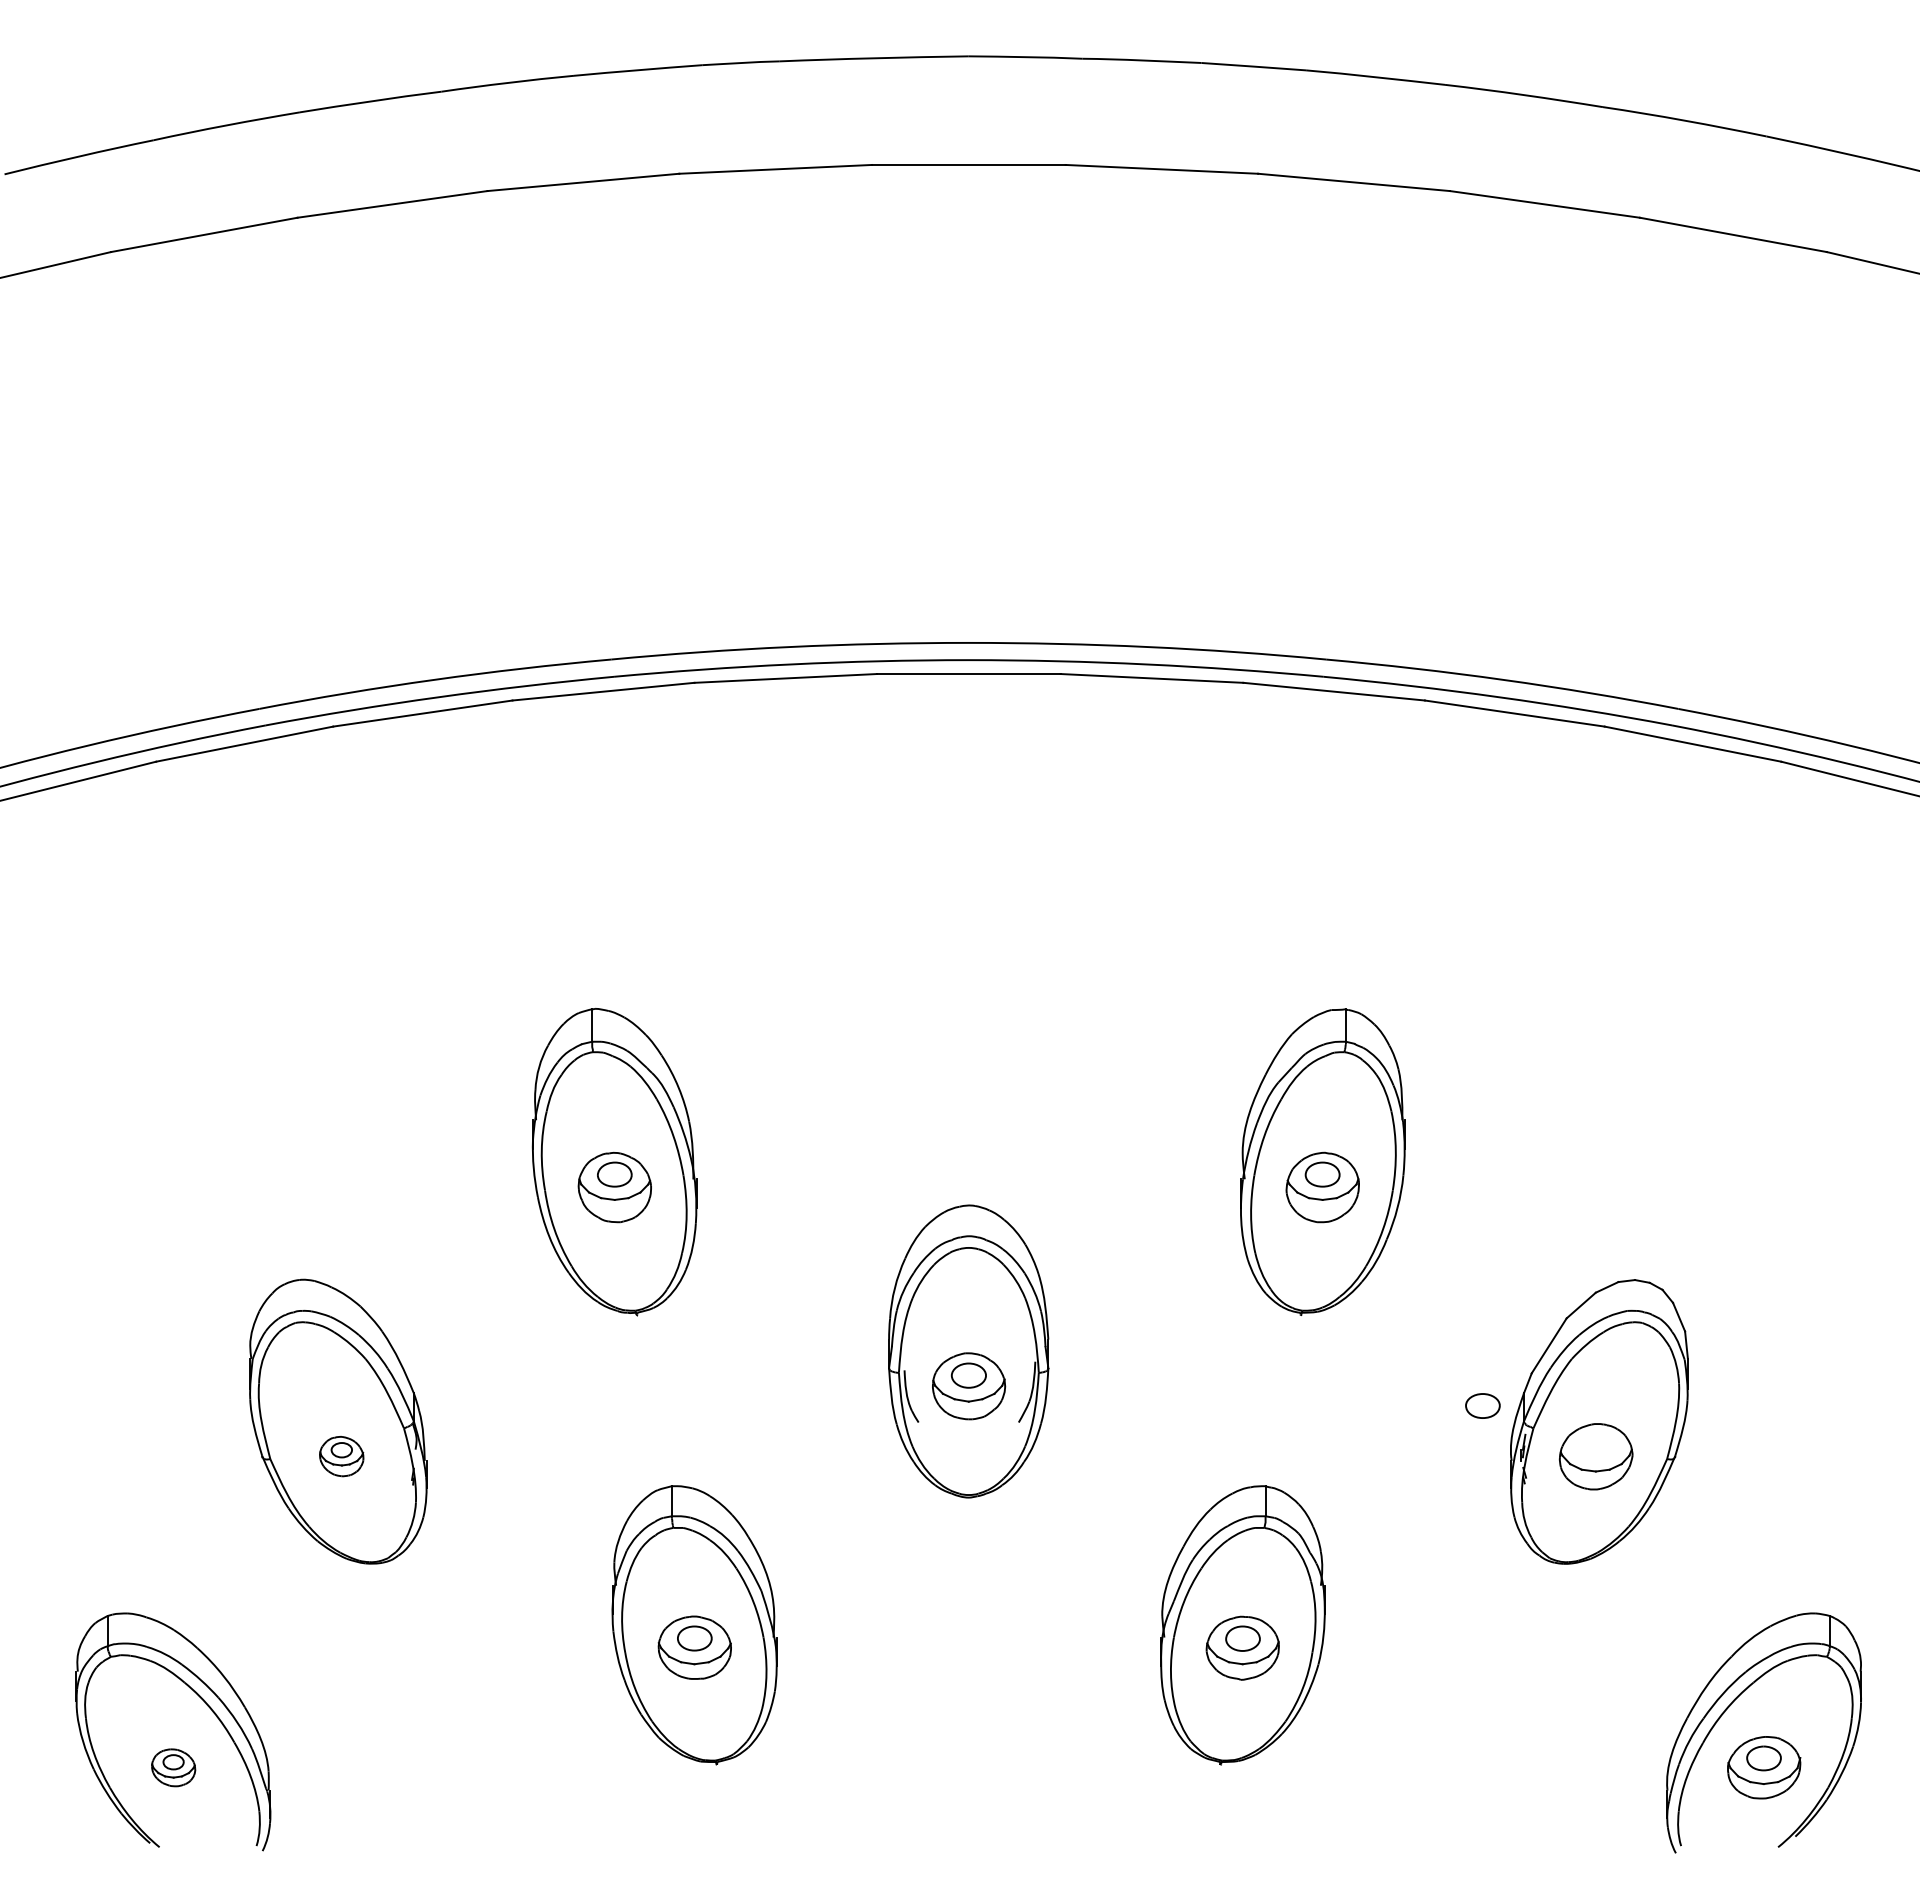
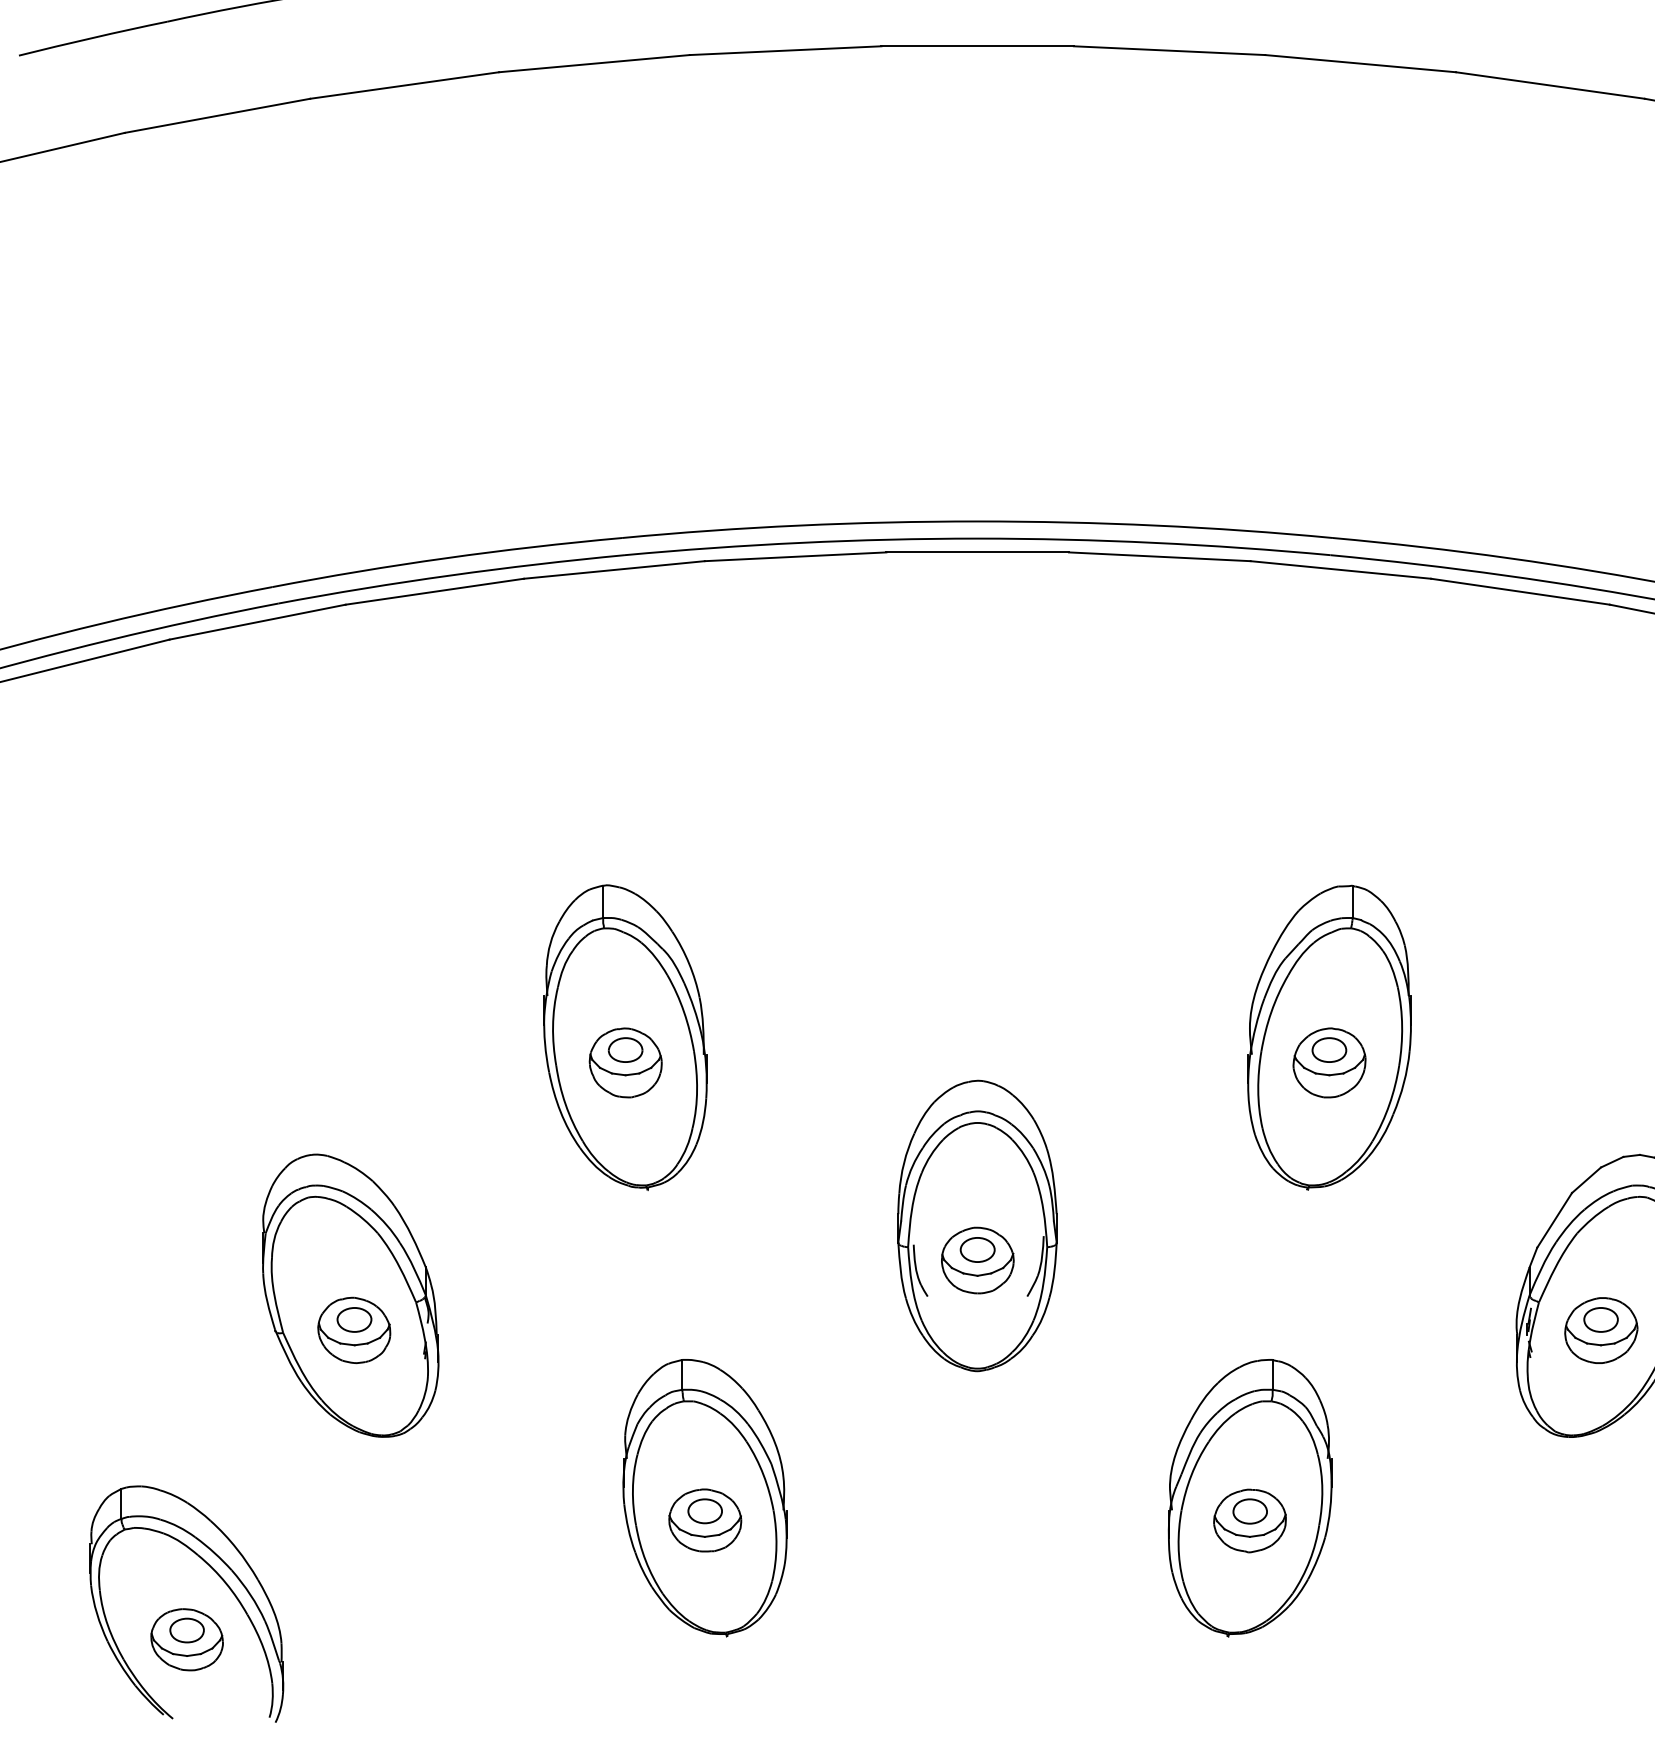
part: (1482, 1405) -> (1600, 1319), moved
part: (341, 1456) -> (353, 1330), size x1.67
part: (173, 1767) -> (186, 1639), size x1.67

